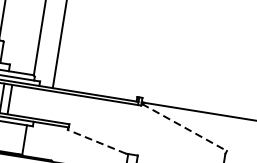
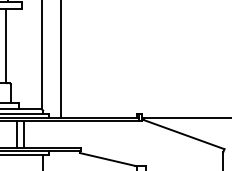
line: (184, 127) -> (183, 134), dashed -> solid
line: (96, 141) -> (107, 159), dashed -> solid

